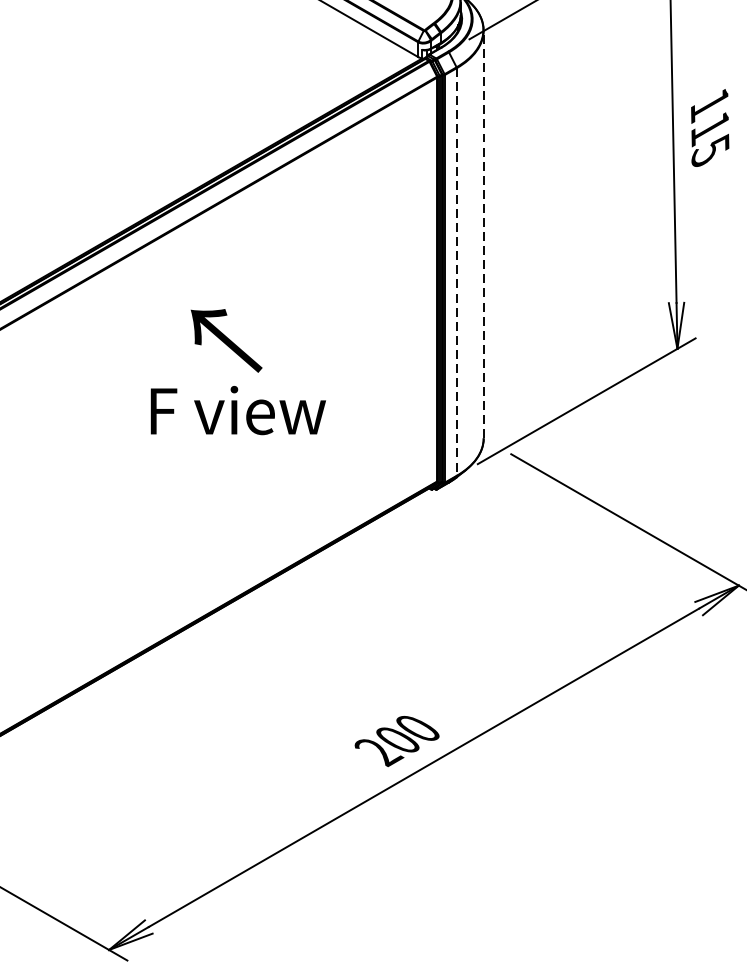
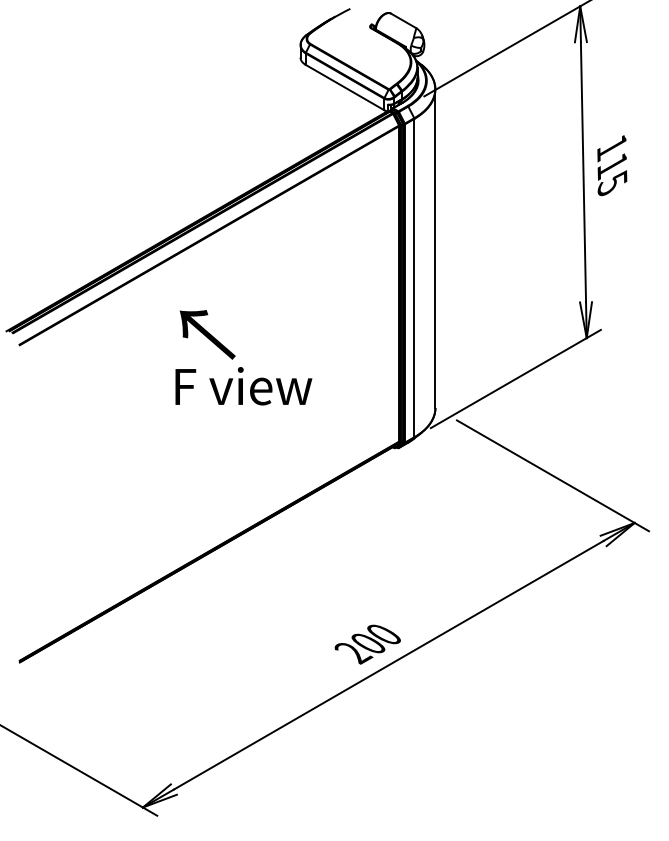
line: (483, 234) -> (435, 248), dashed -> solid
line: (456, 272) -> (414, 278), dashed -> solid
text: (226, 340) -> (207, 334), moved

